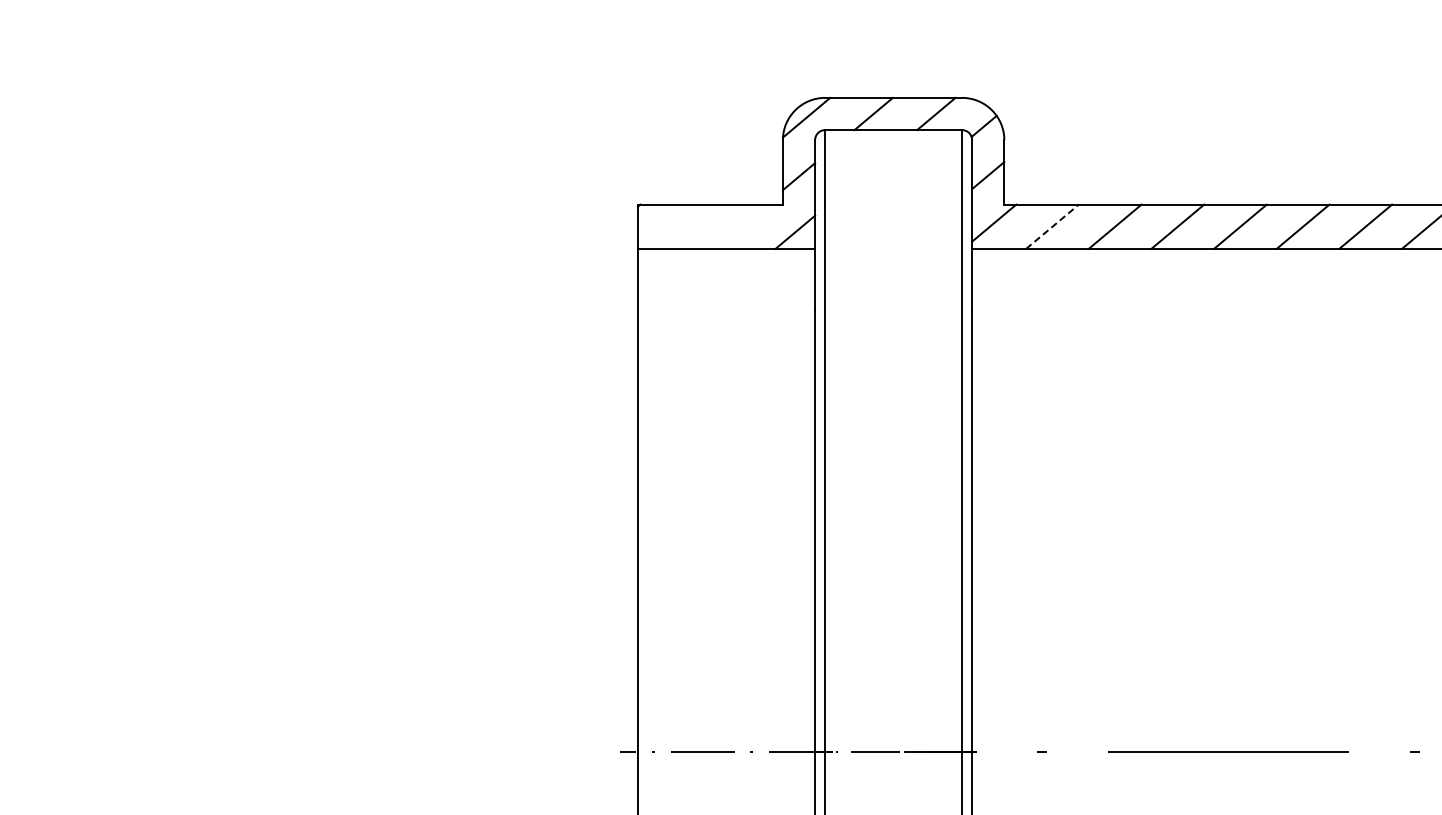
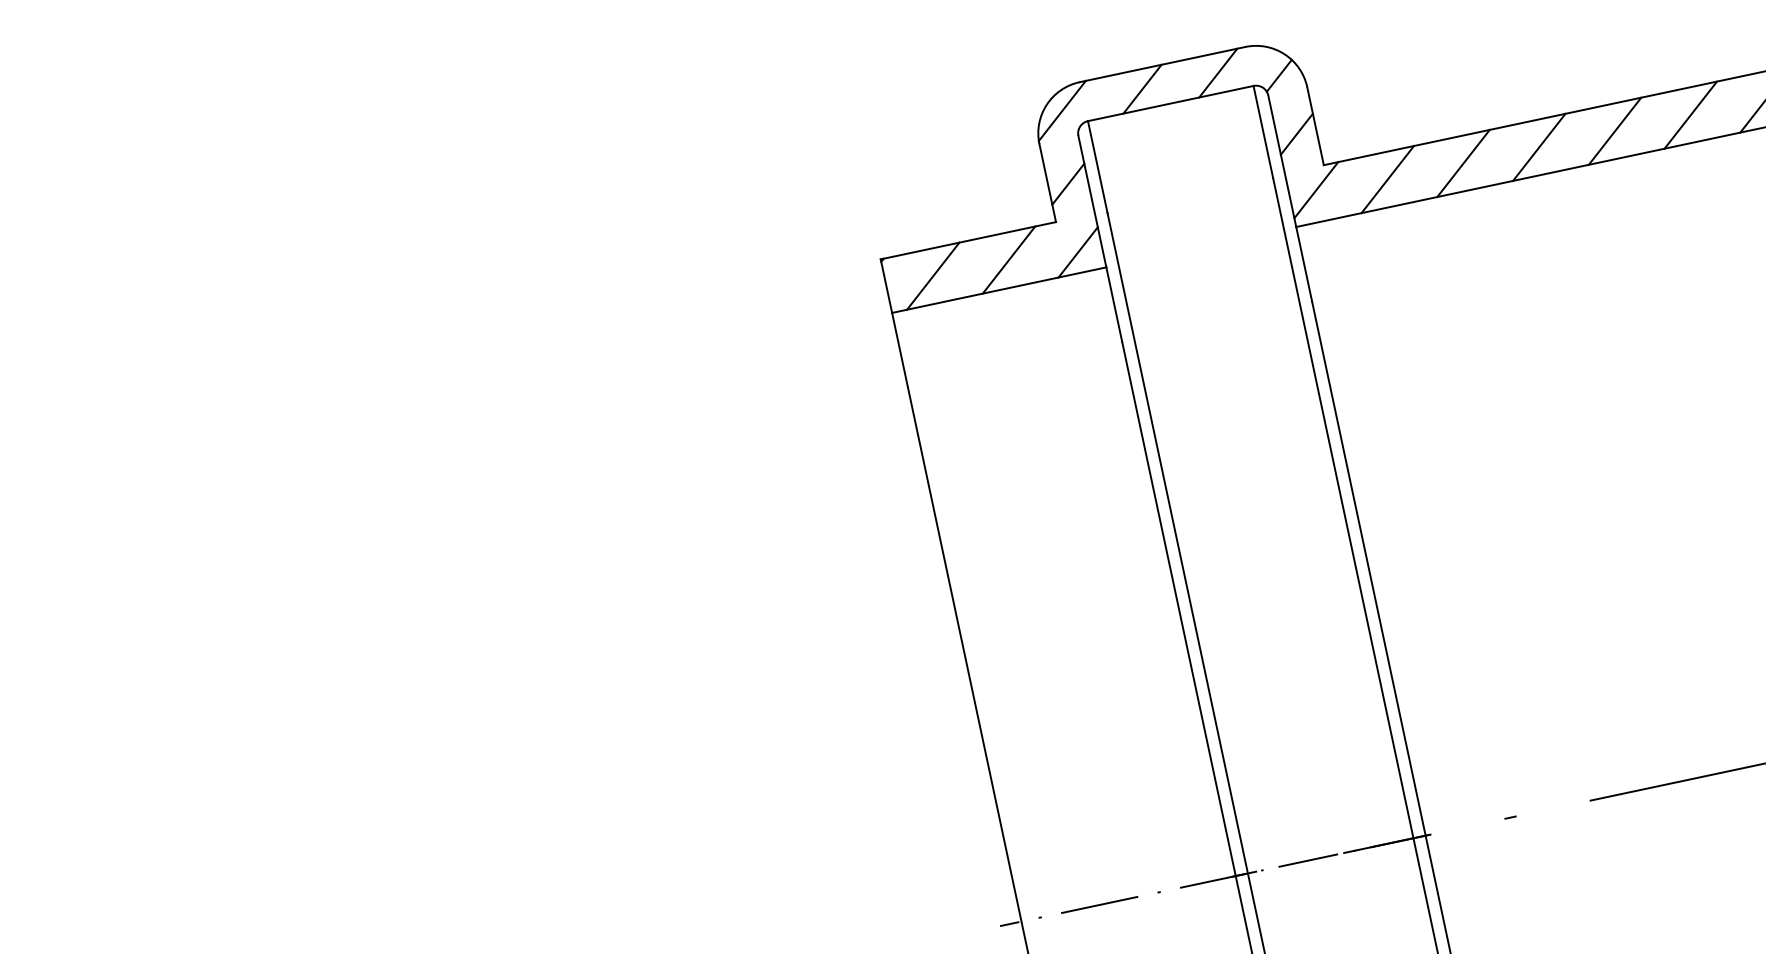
line: (676, 226) -> (932, 275), added
line: (738, 226) -> (1007, 260), added
line: (1052, 226) -> (1387, 179), dashed -> solid

